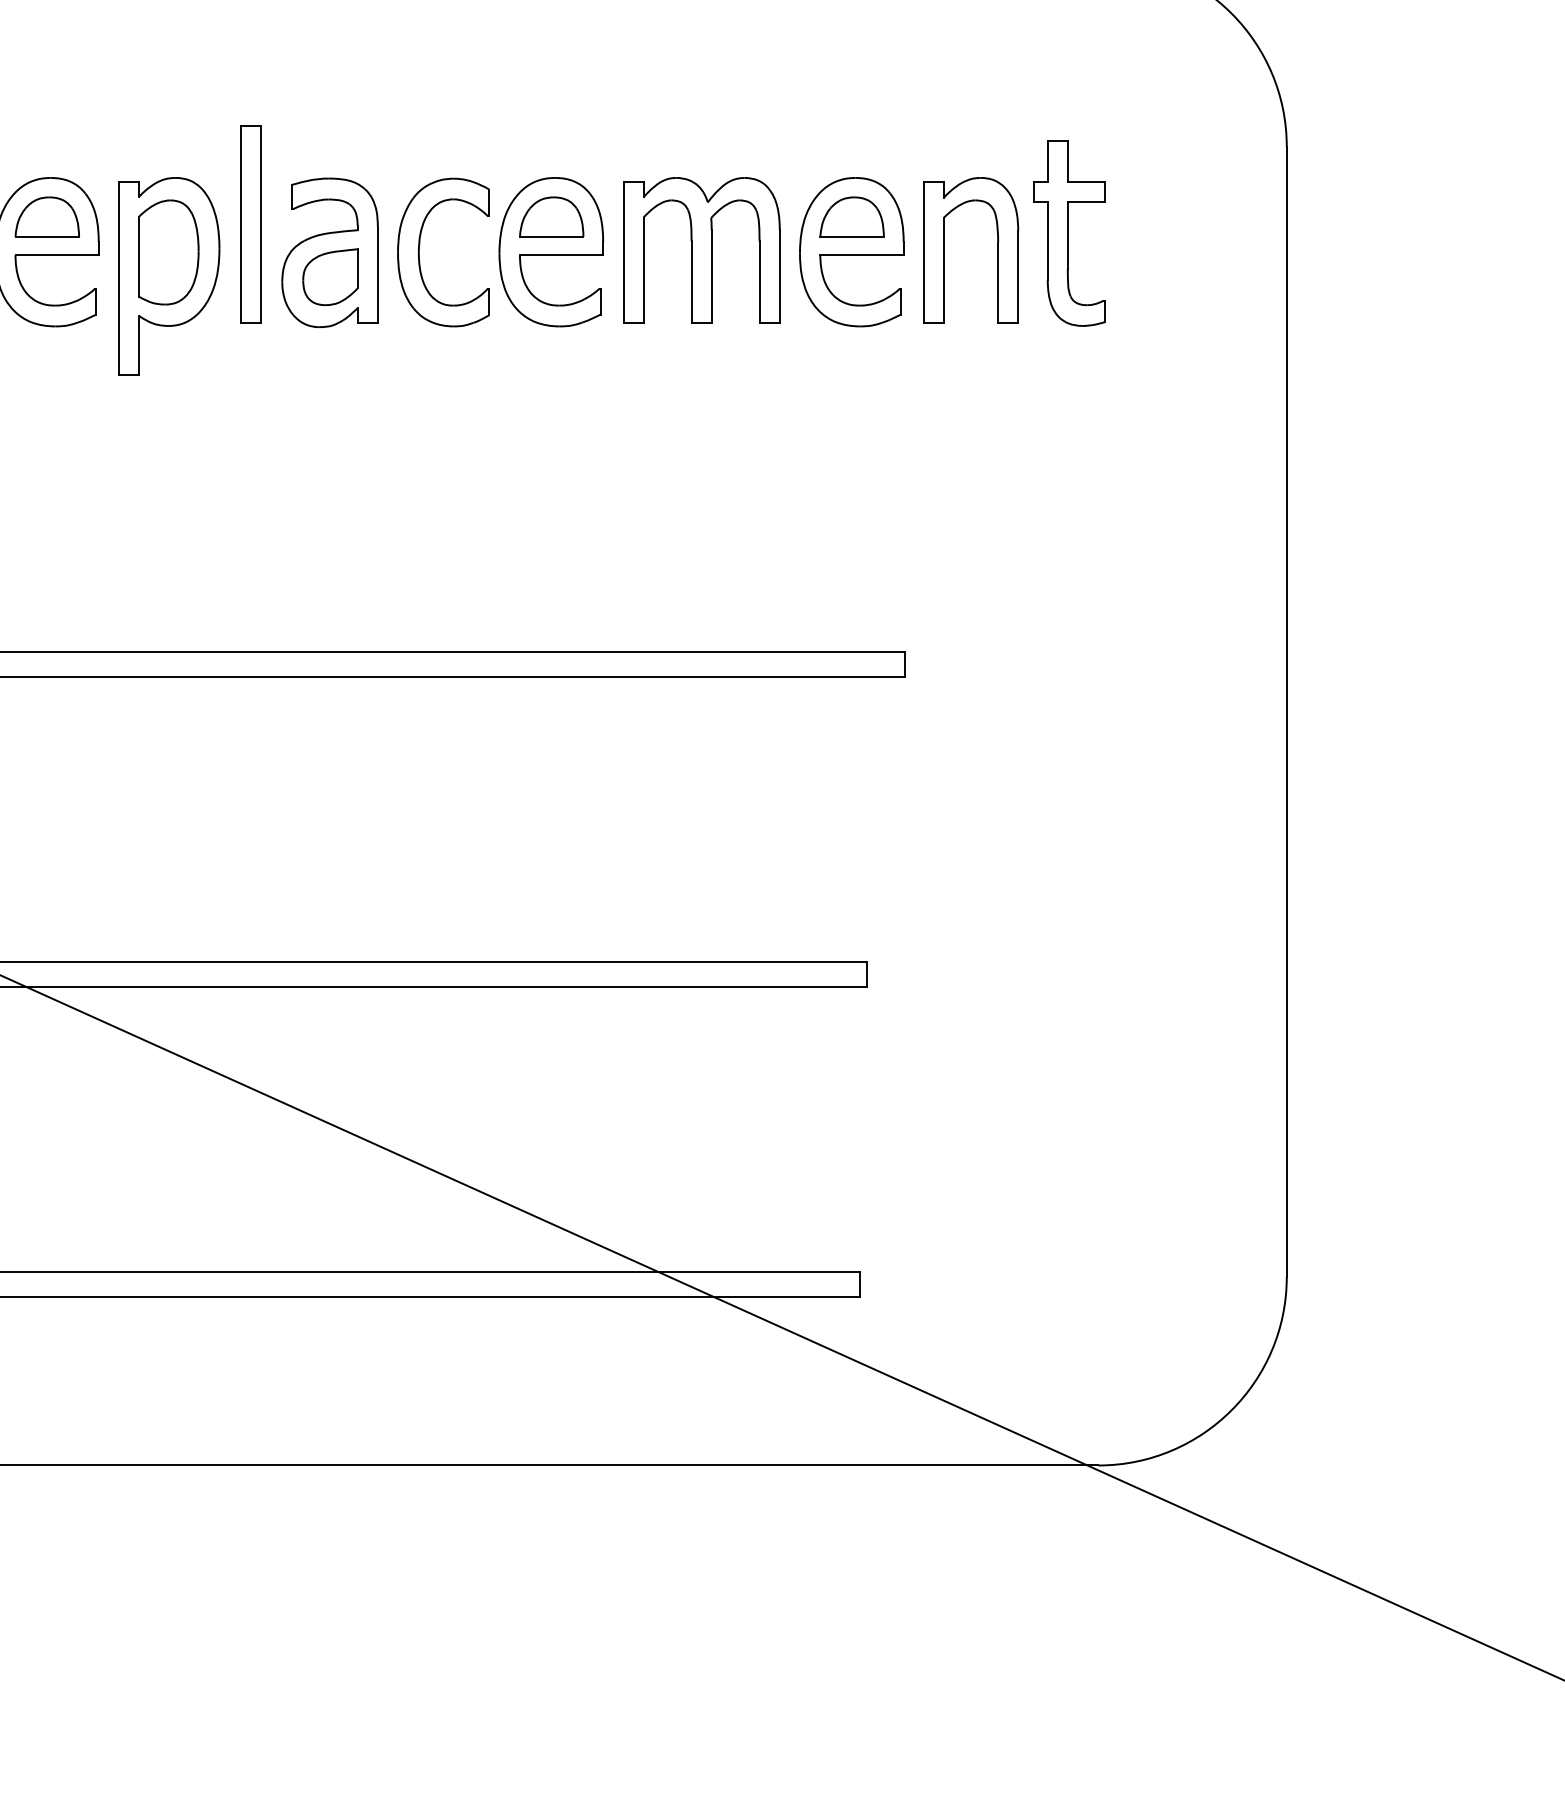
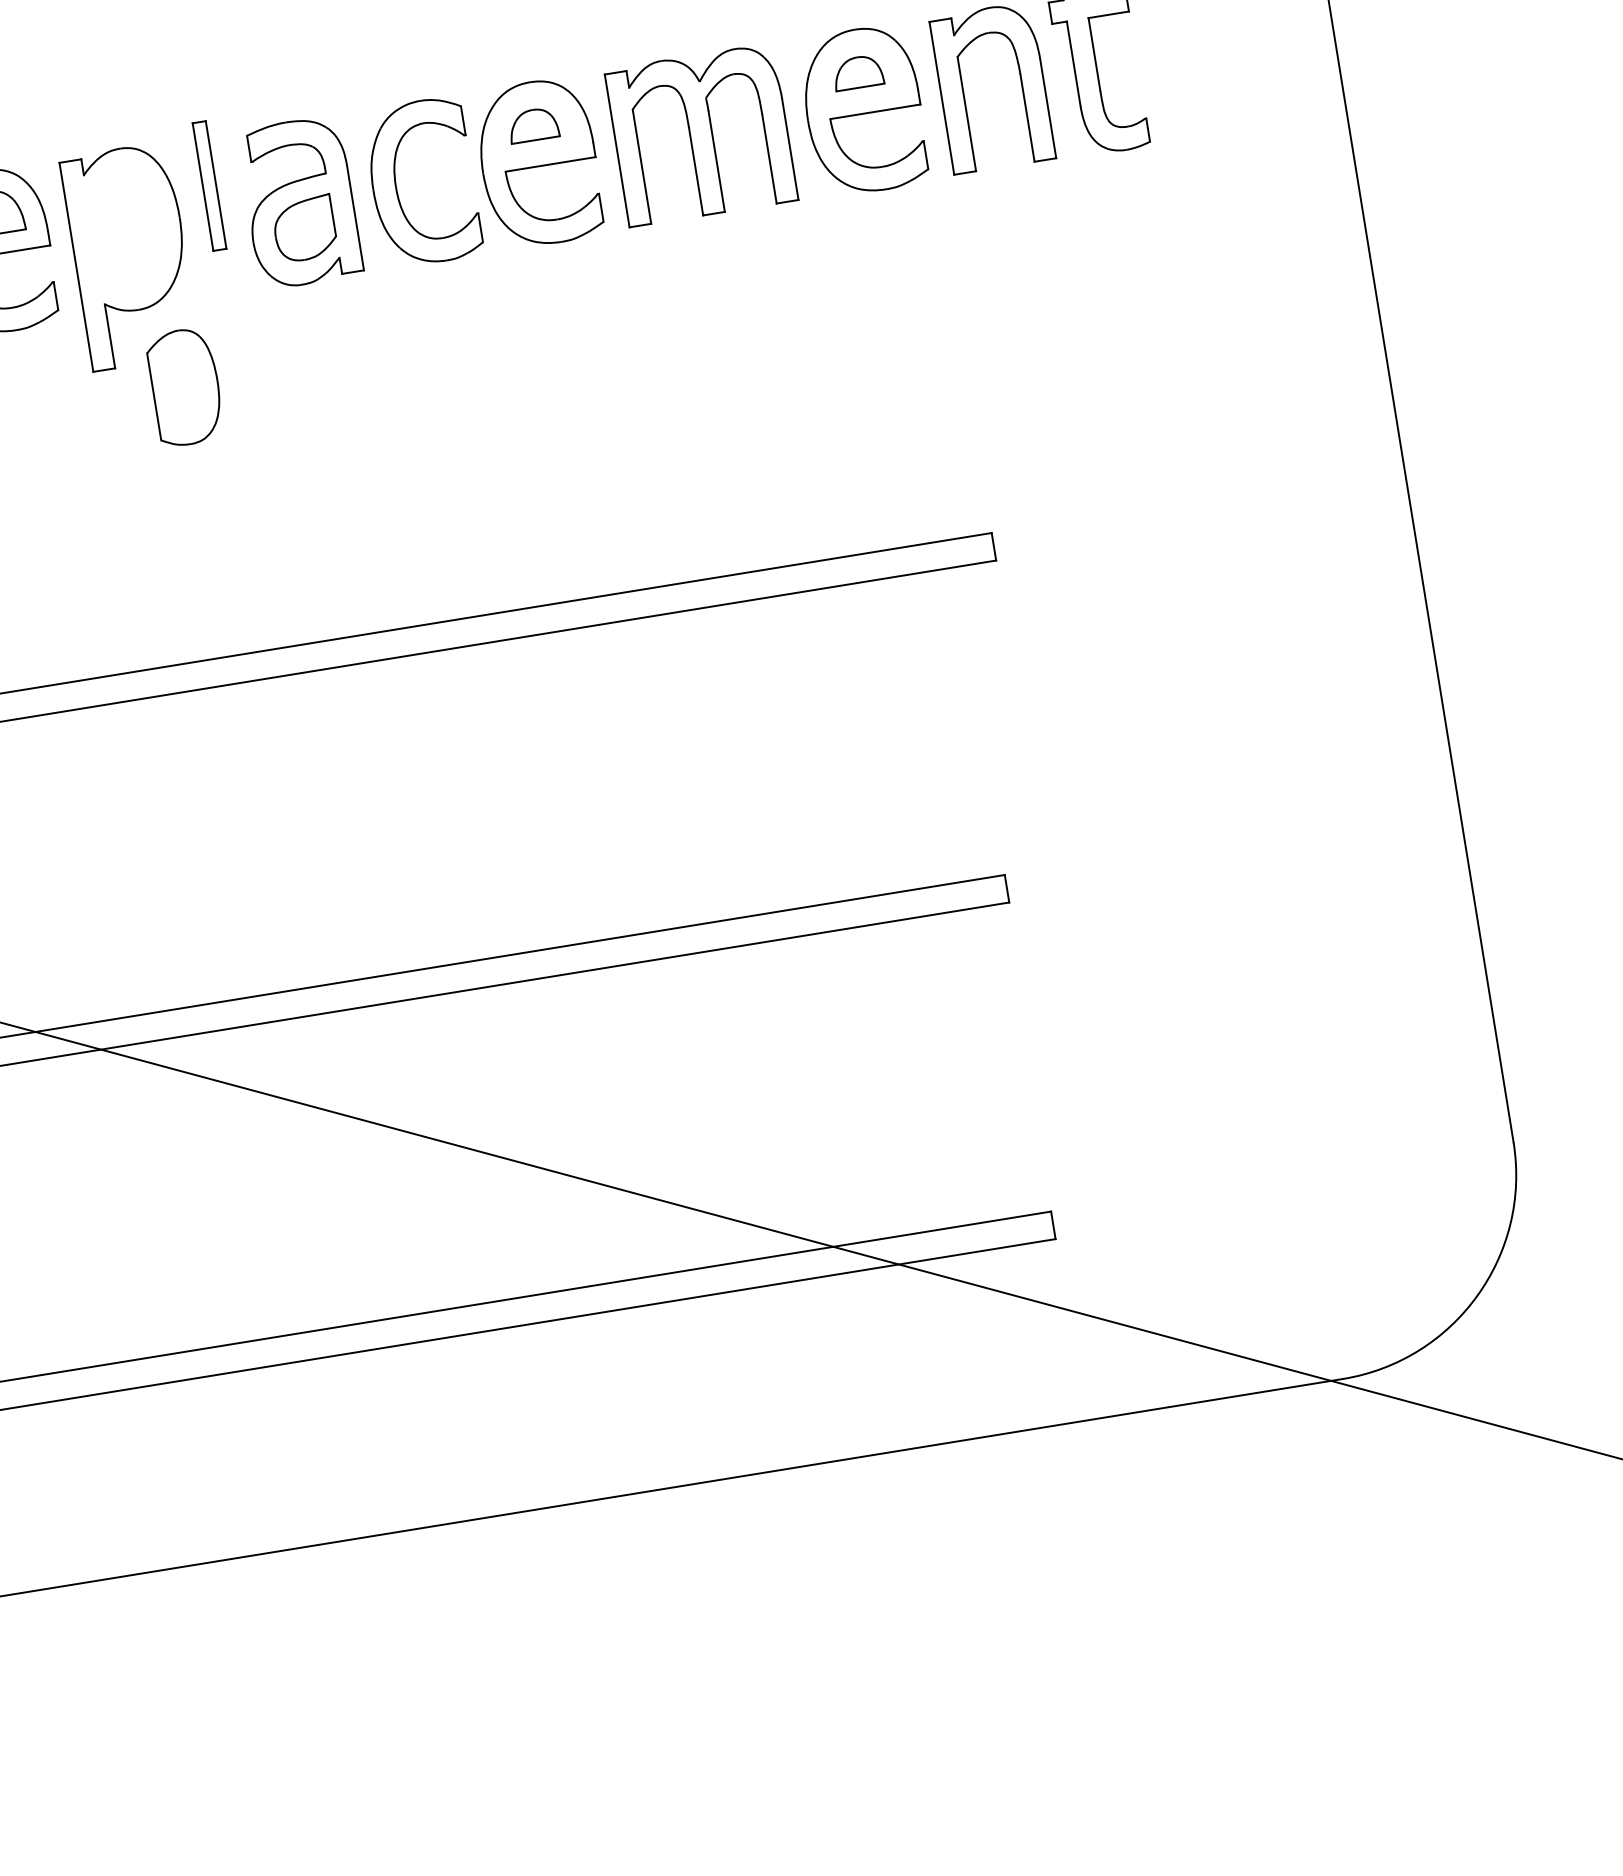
part: (551, 216) -> (533, 124), size x0.7
part: (851, 216) -> (857, 72), size x0.7
part: (250, 224) -> (209, 185), size x0.6
part: (168, 252) -> (185, 387), moved

